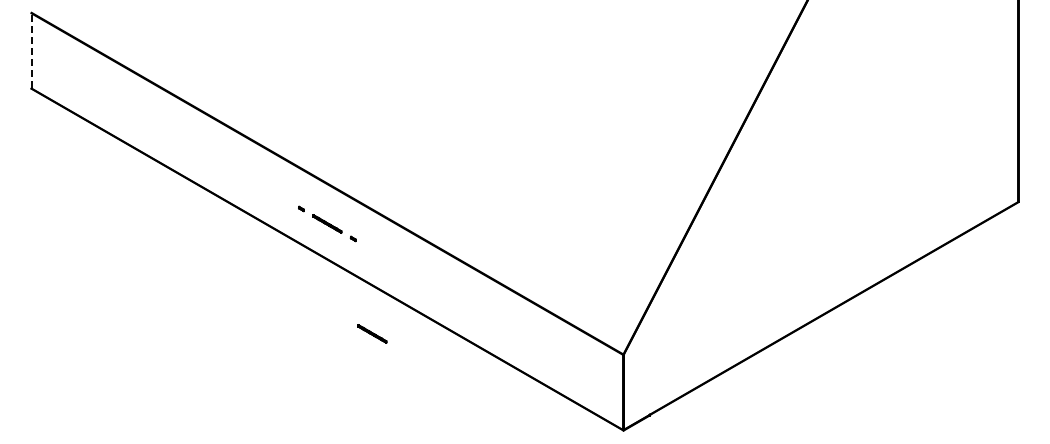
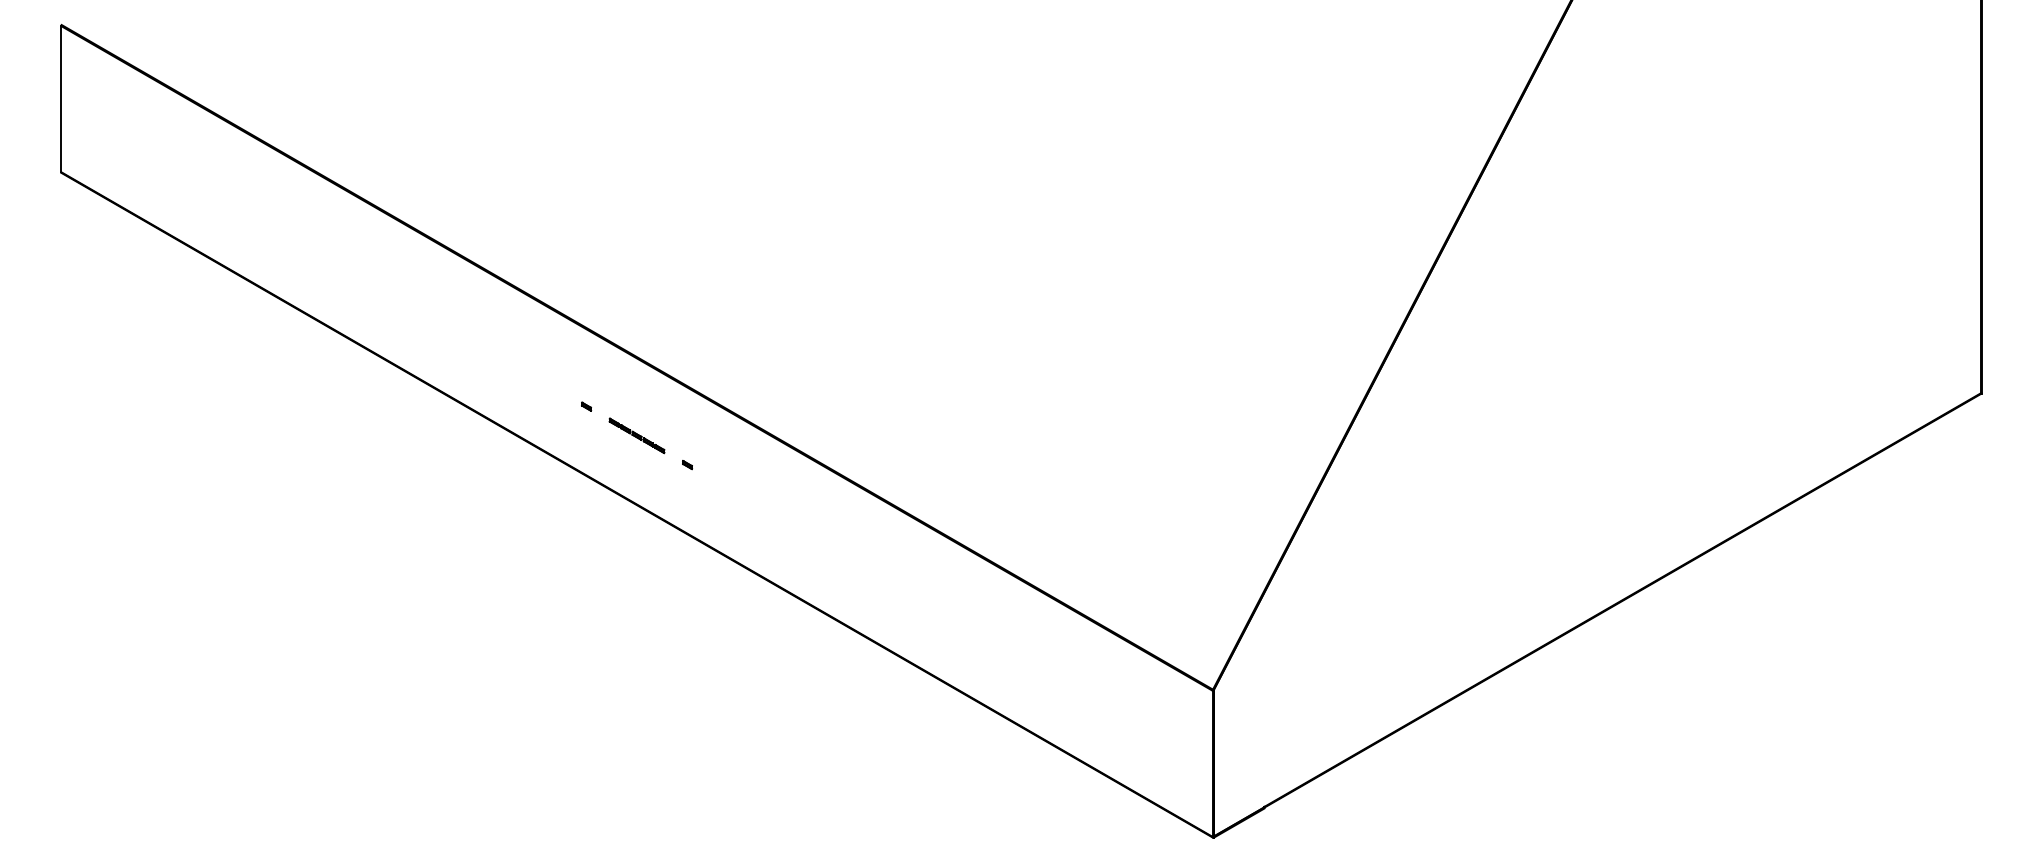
line: (31, 50) -> (61, 98), dashed -> solid
line: (372, 333) -> (724, 648), removed

